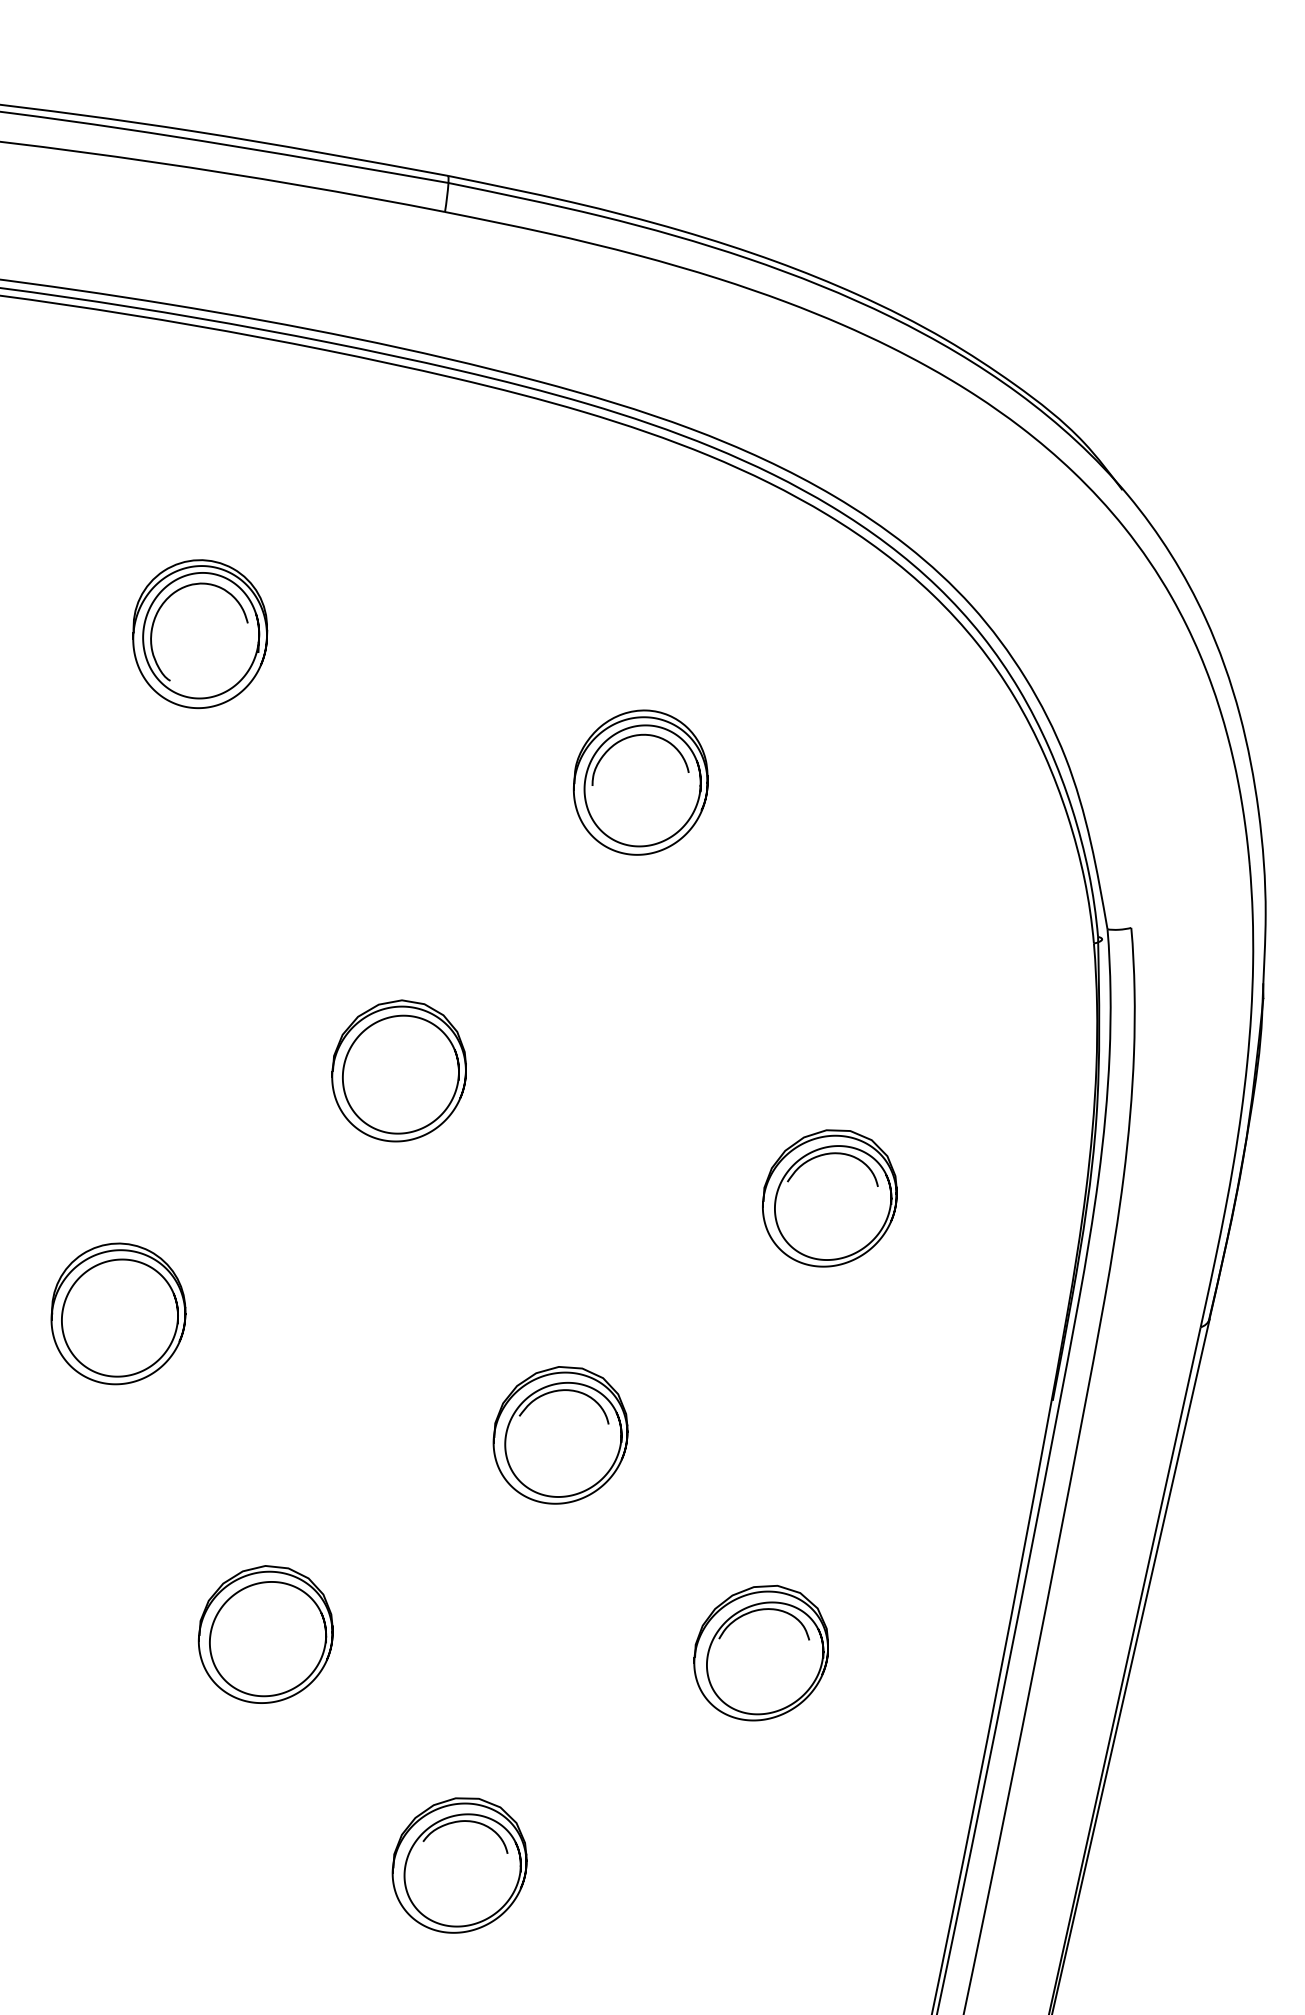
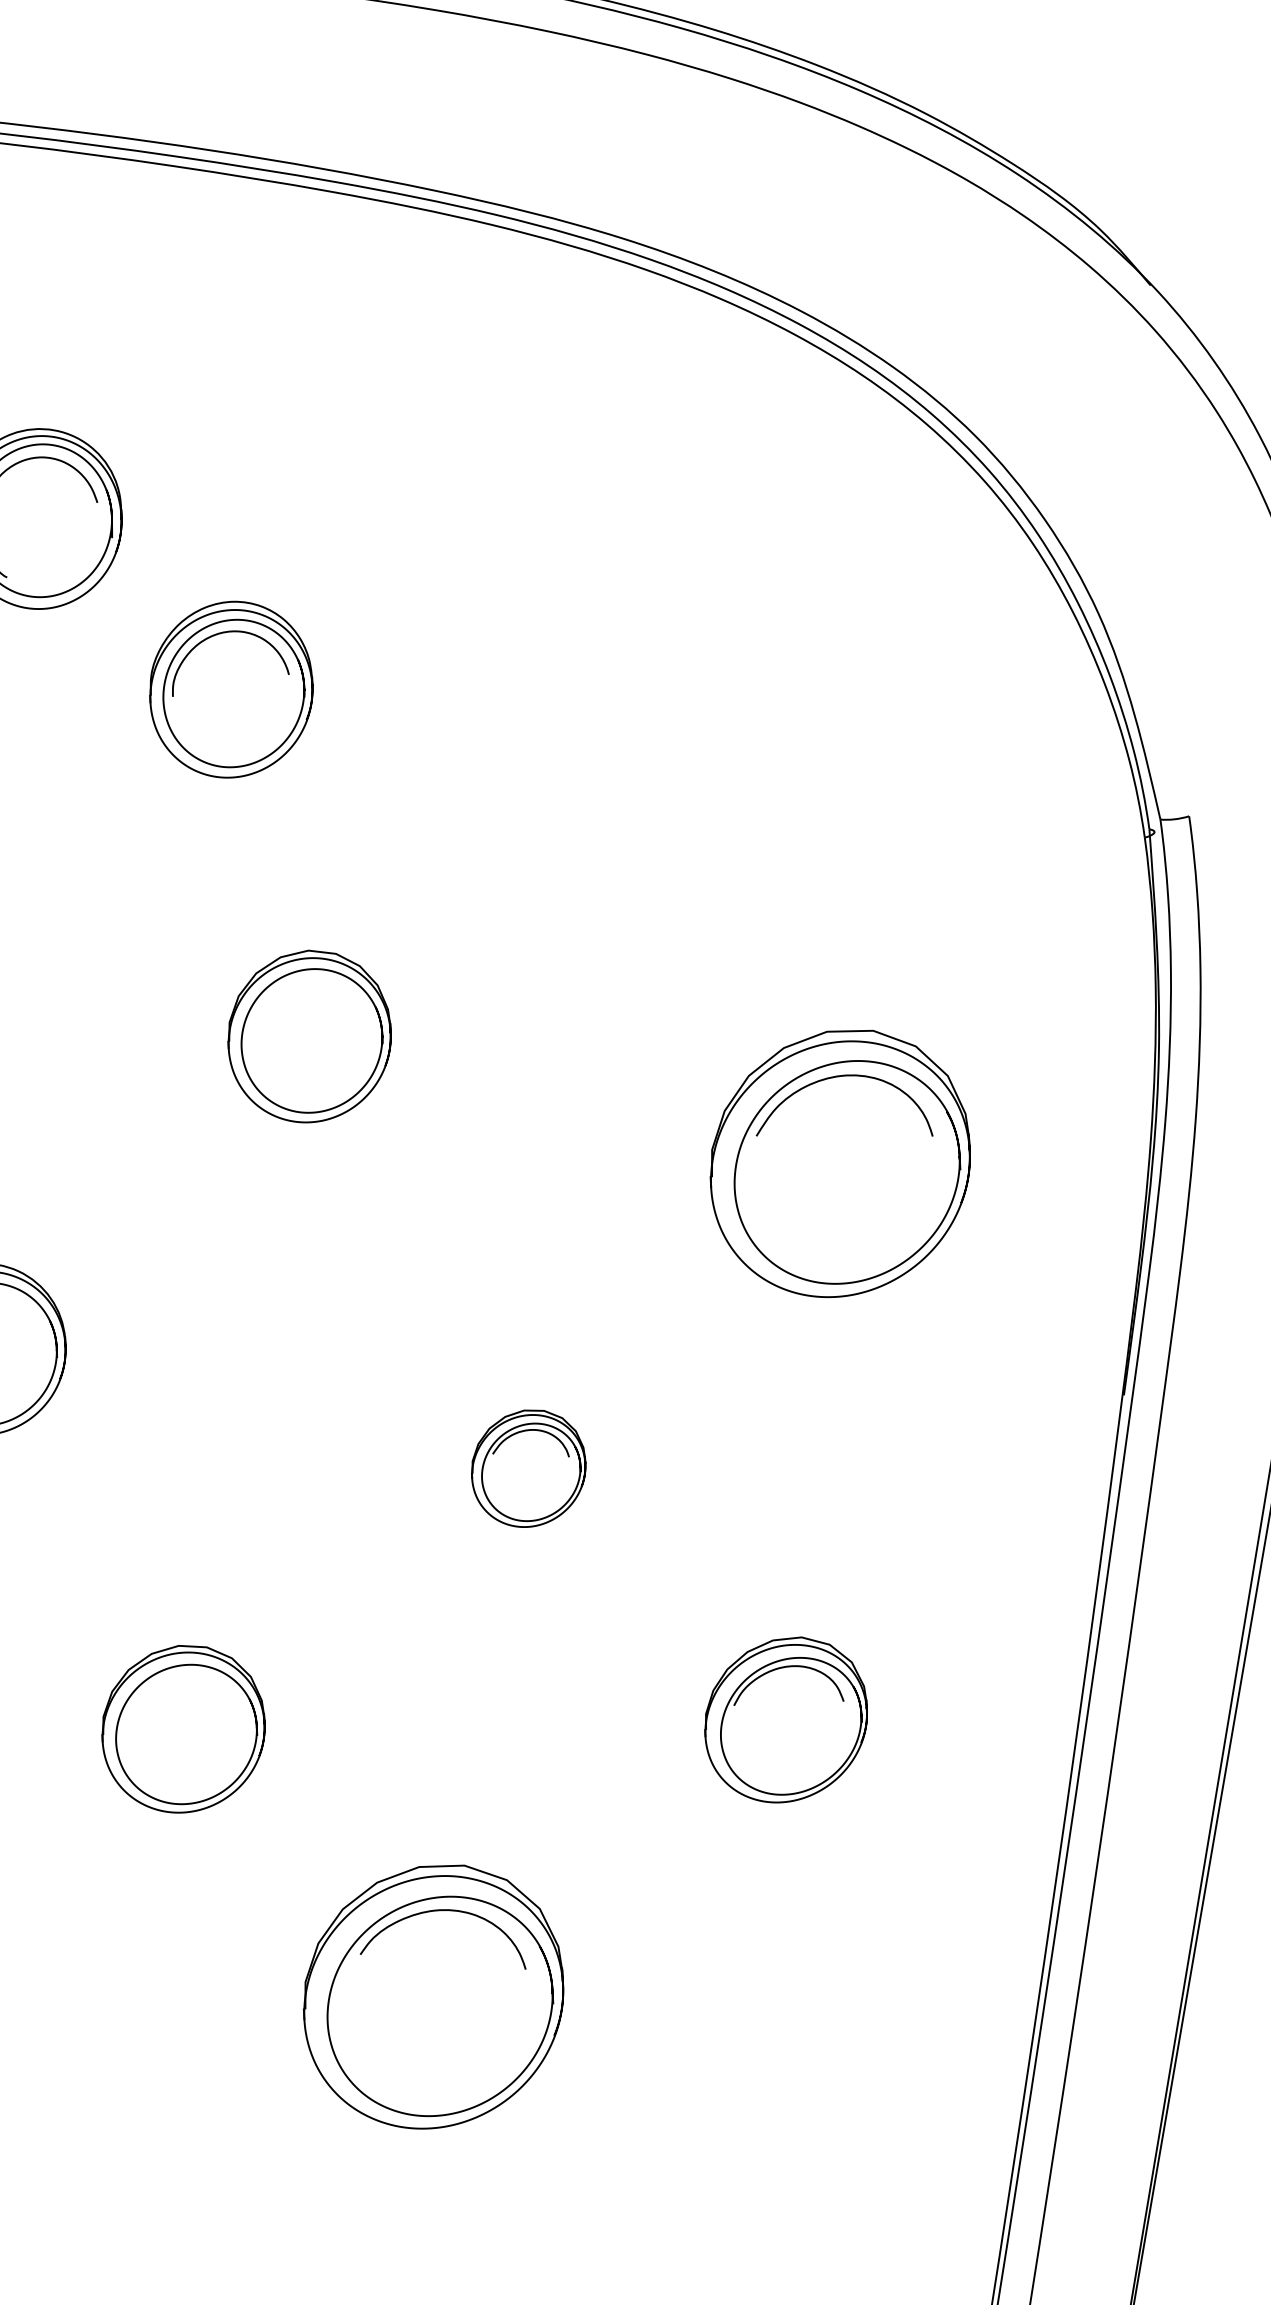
part: (640, 782) -> (230, 689), moved
part: (829, 1198) -> (840, 1163), size x1.6
part: (560, 1435) -> (528, 1468), size x0.7
part: (459, 1865) -> (433, 1997), size x1.6

